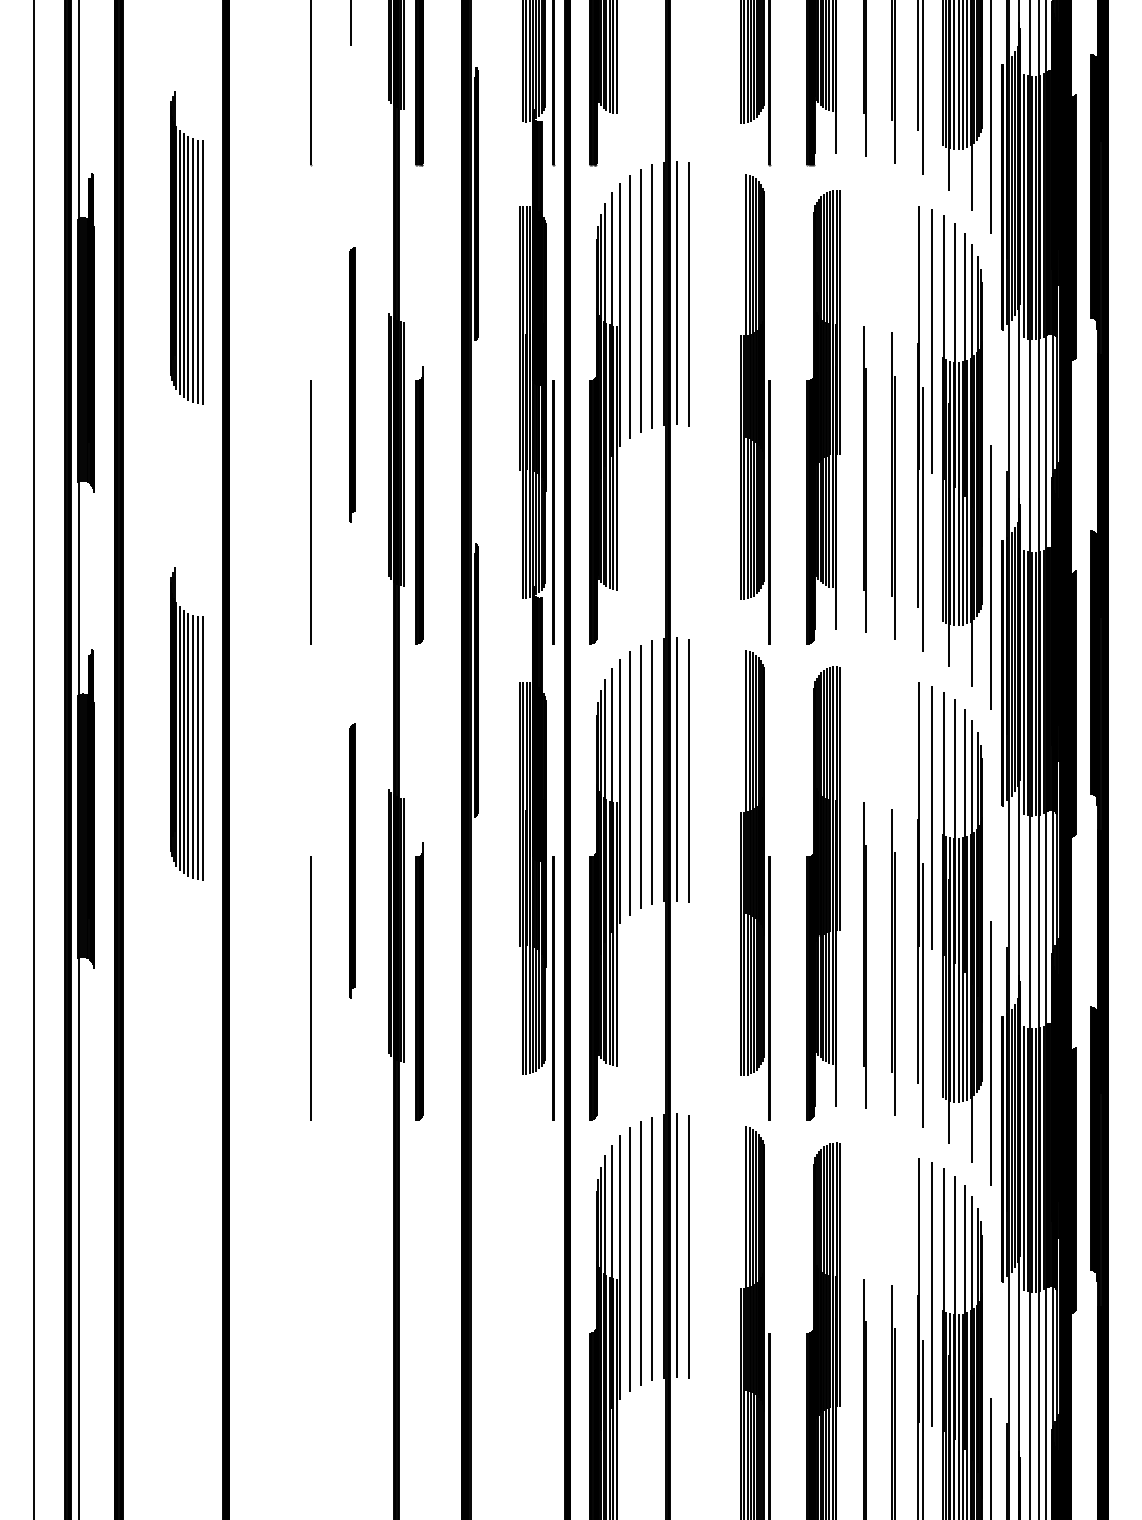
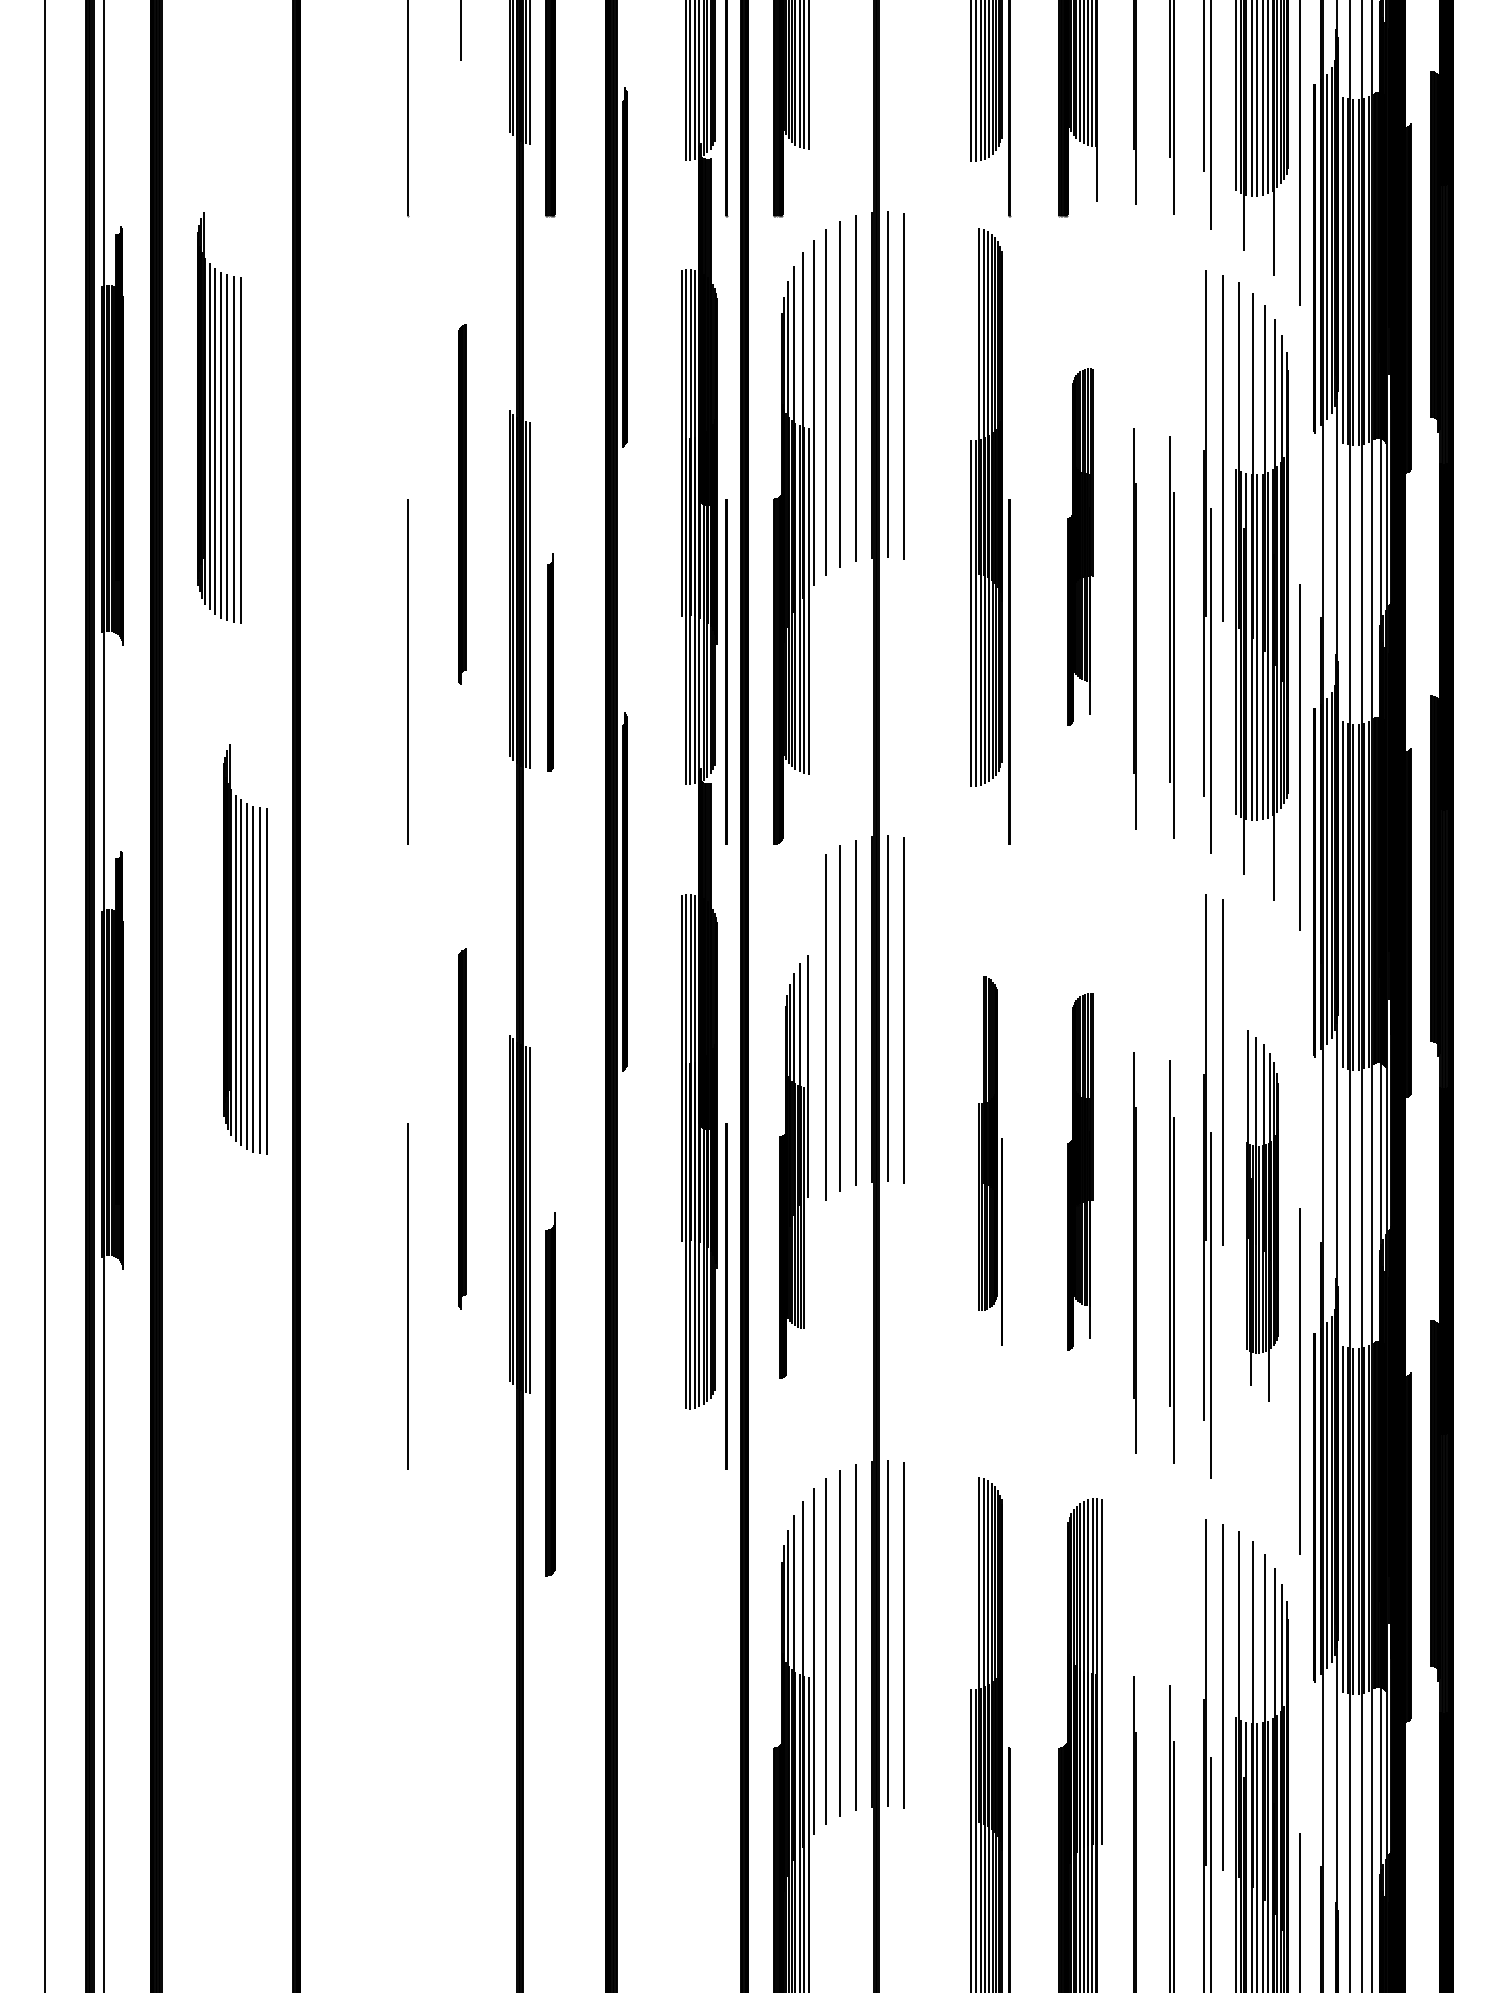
part: (187, 247) -> (219, 417), moved
part: (823, 416) -> (1080, 546), size x0.6
part: (419, 505) -> (550, 662), size x0.6
part: (755, 885) -> (990, 1160), size x0.6
part: (604, 889) -> (793, 1166), size x0.7
part: (823, 893) -> (1080, 1171), size x0.6
part: (961, 927) -> (1261, 1215), size x0.6
part: (419, 981) -> (550, 1394), moved

